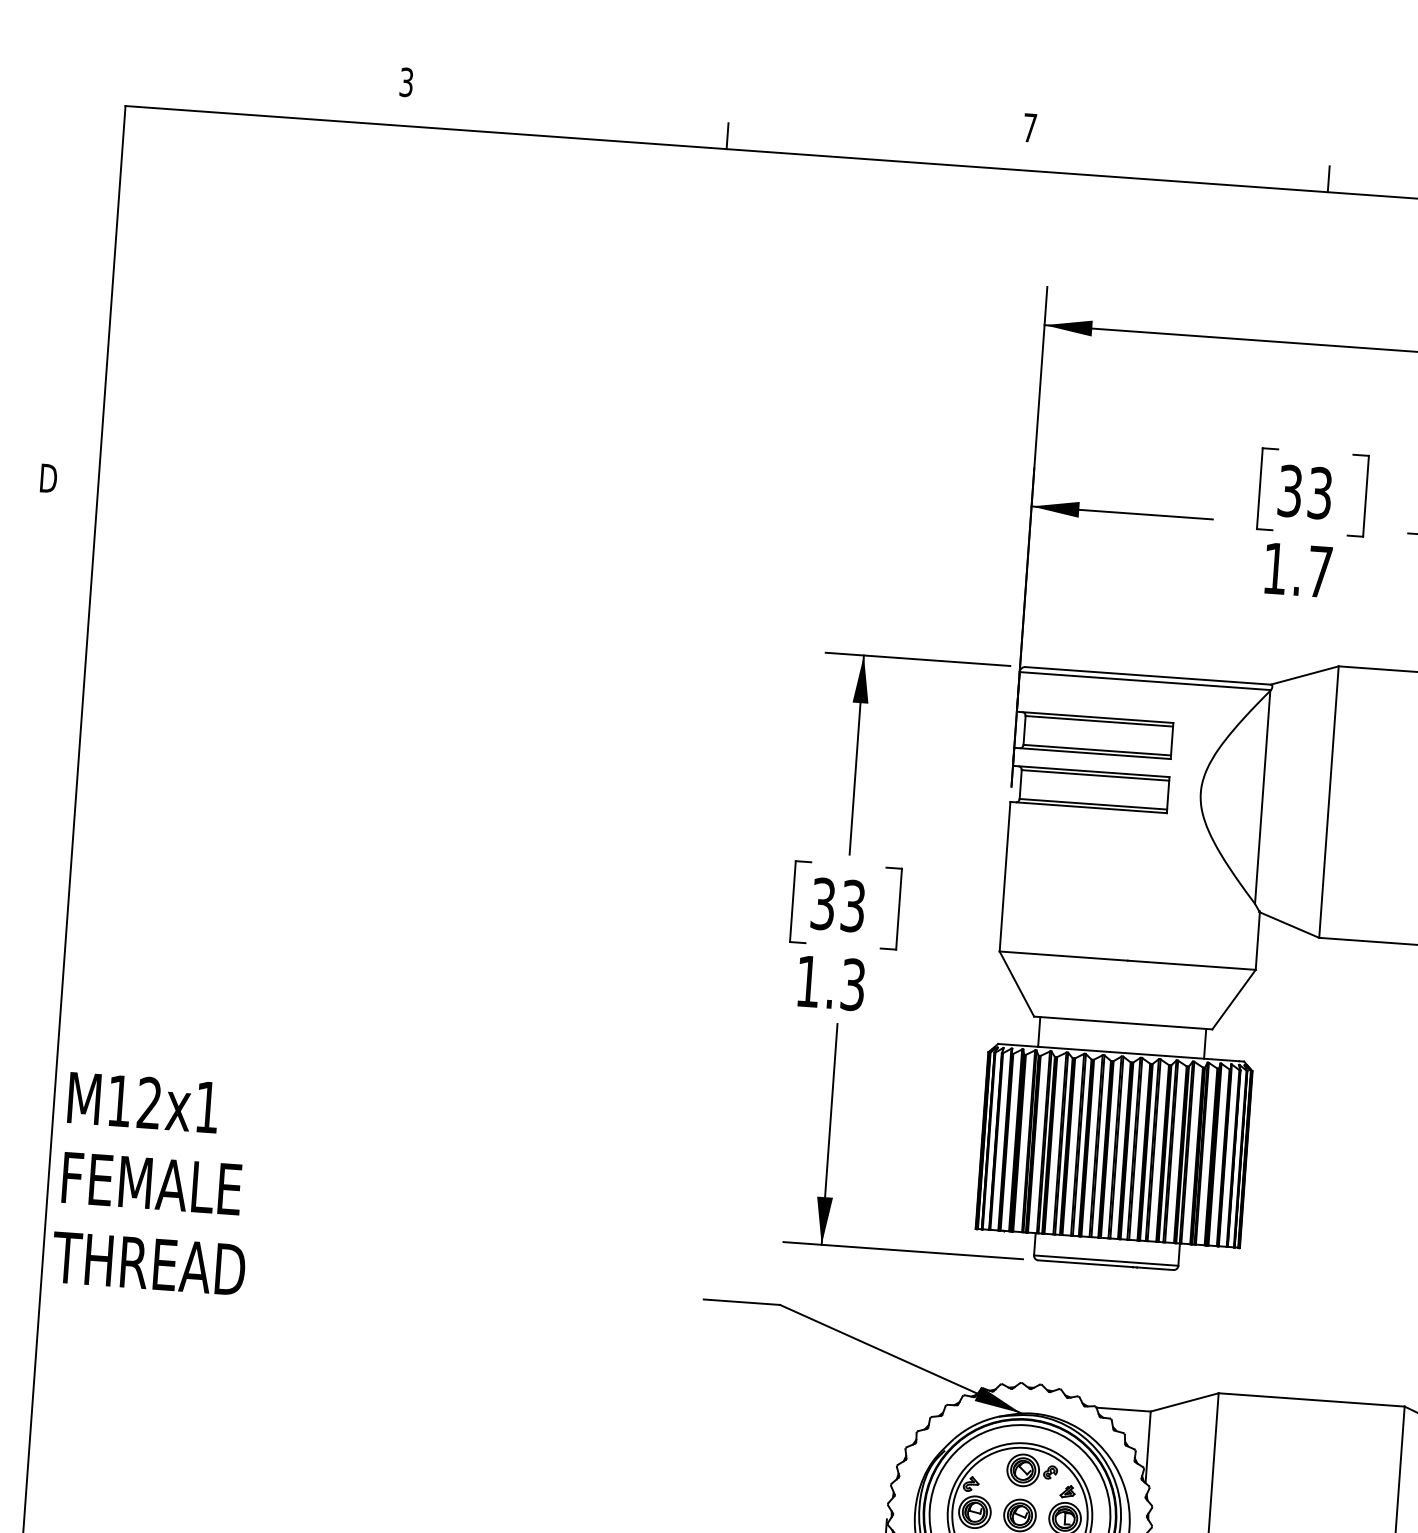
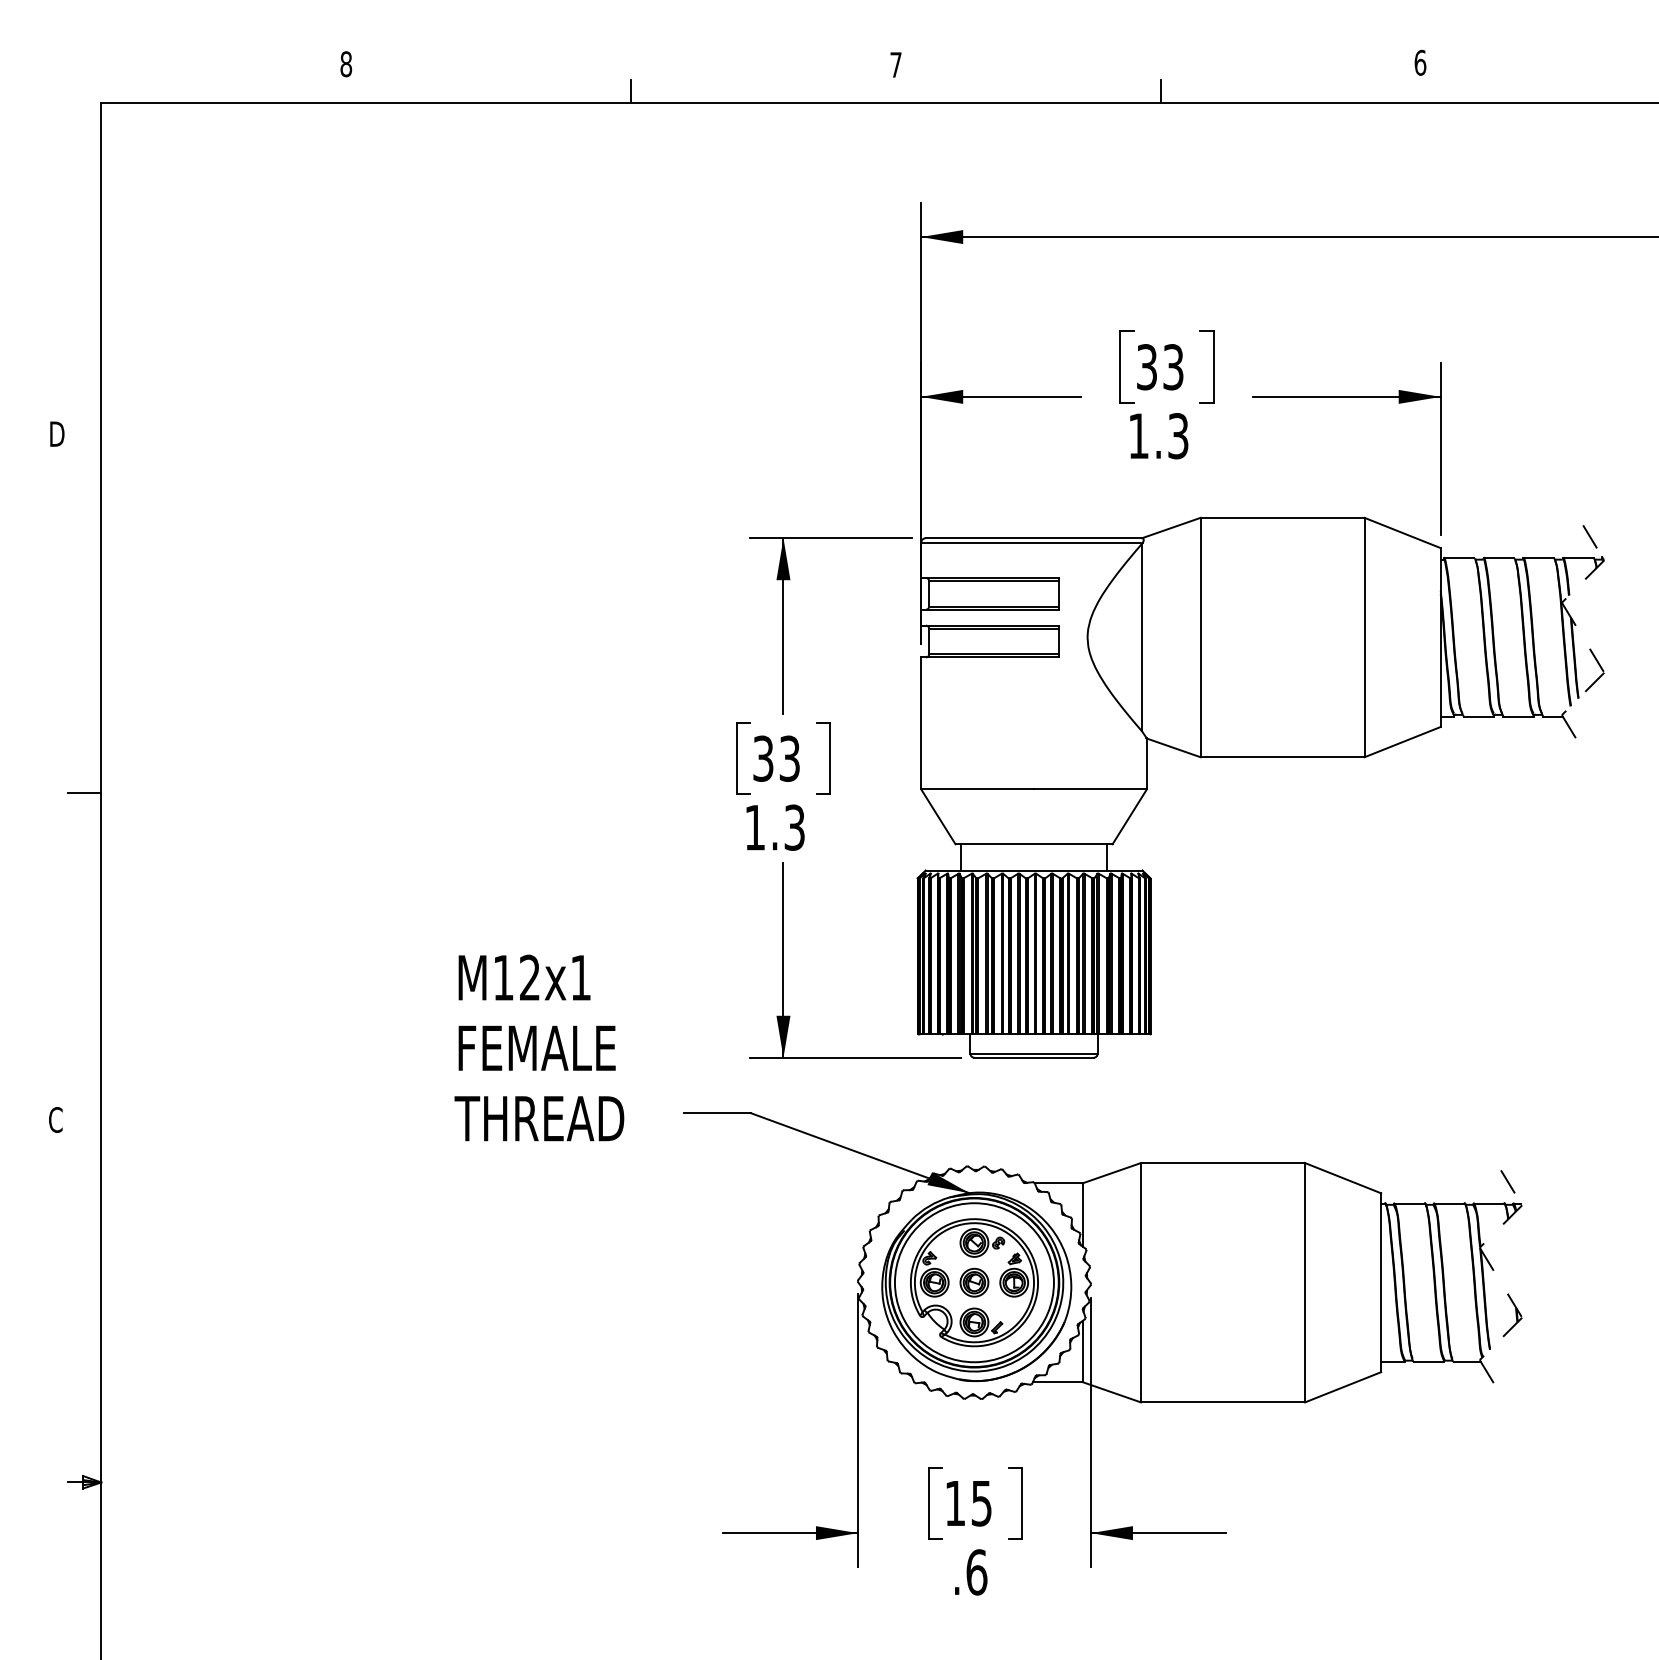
text: (406, 82) -> (346, 64), 3 -> 8
text: (1320, 572) -> (1178, 436), 1.7 -> 1.3
line: (50, 887) -> (84, 792), added
text: (154, 1183) -> (539, 1047), moved

